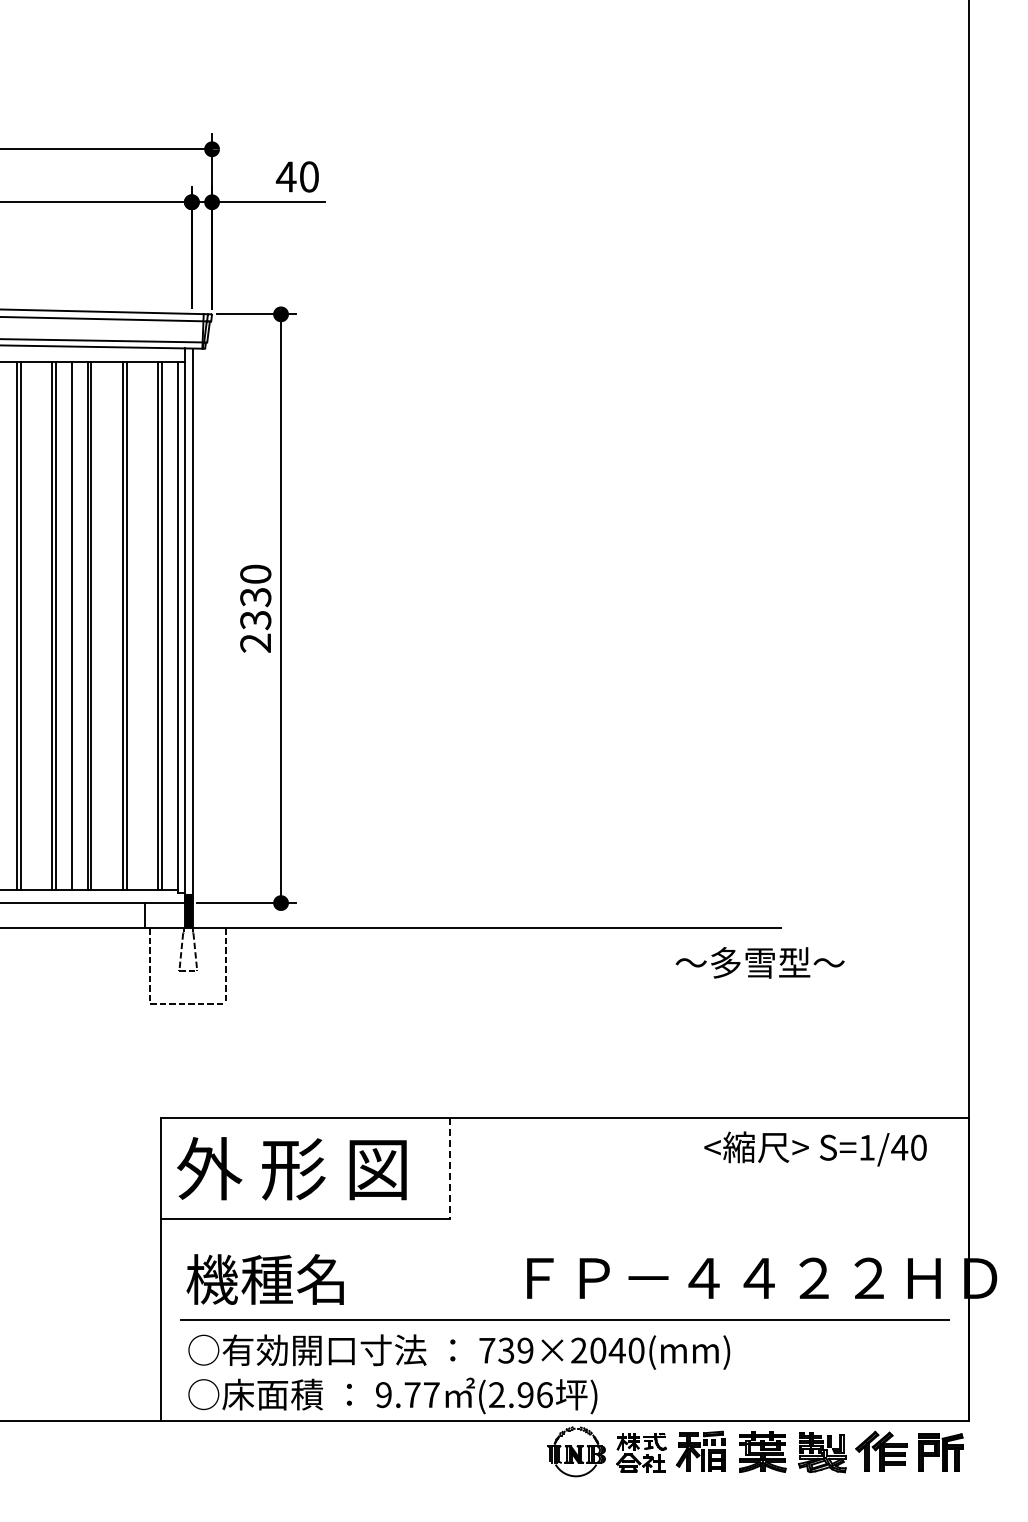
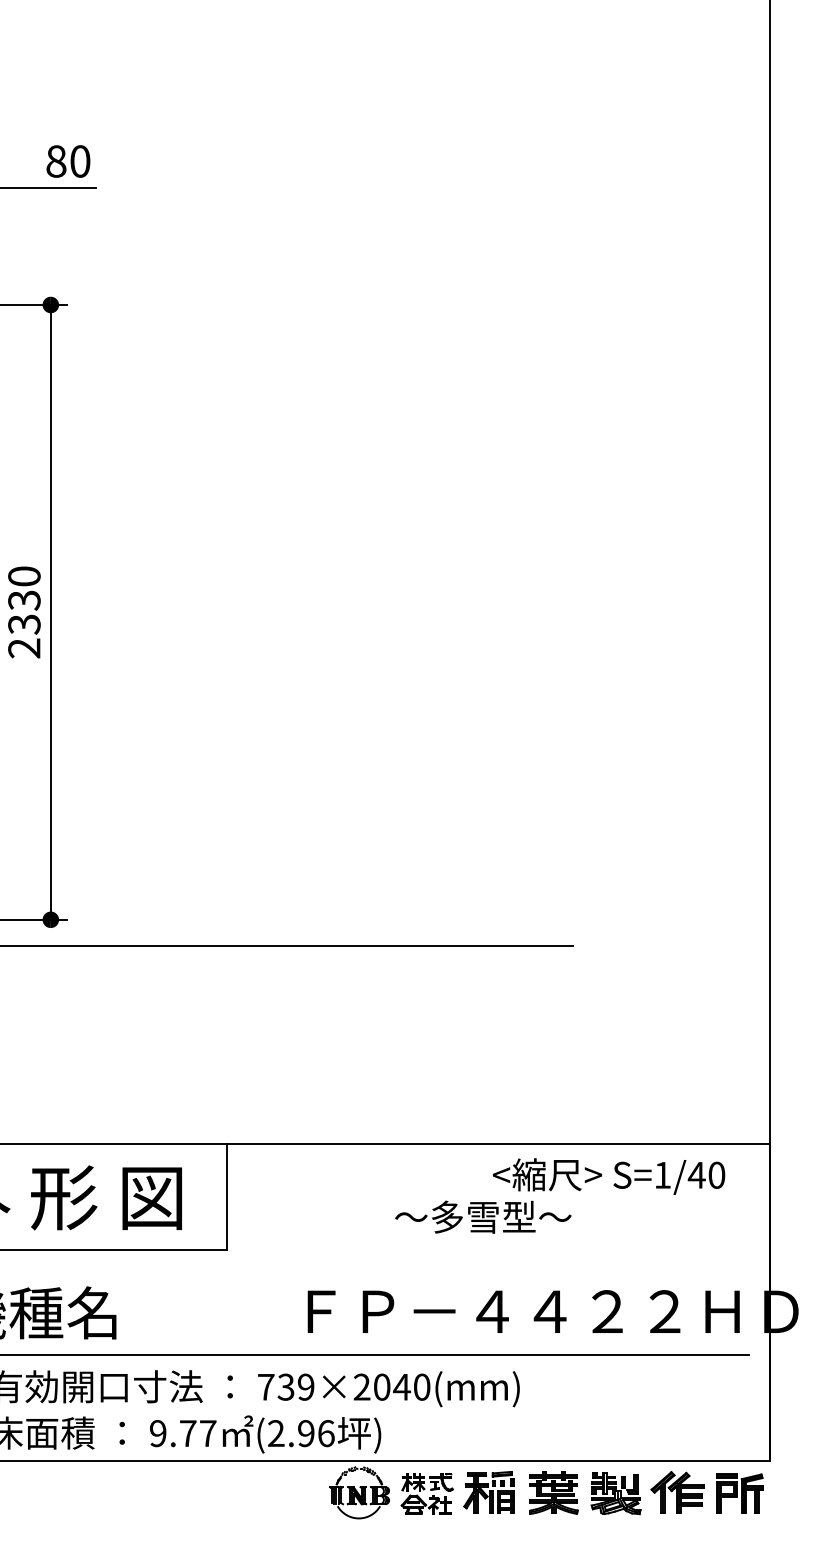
text: (285, 176) -> (55, 161), 40 -> 80
text: (759, 962) -> (482, 1216), moved
line: (449, 1168) -> (226, 1196), dashed -> solid

